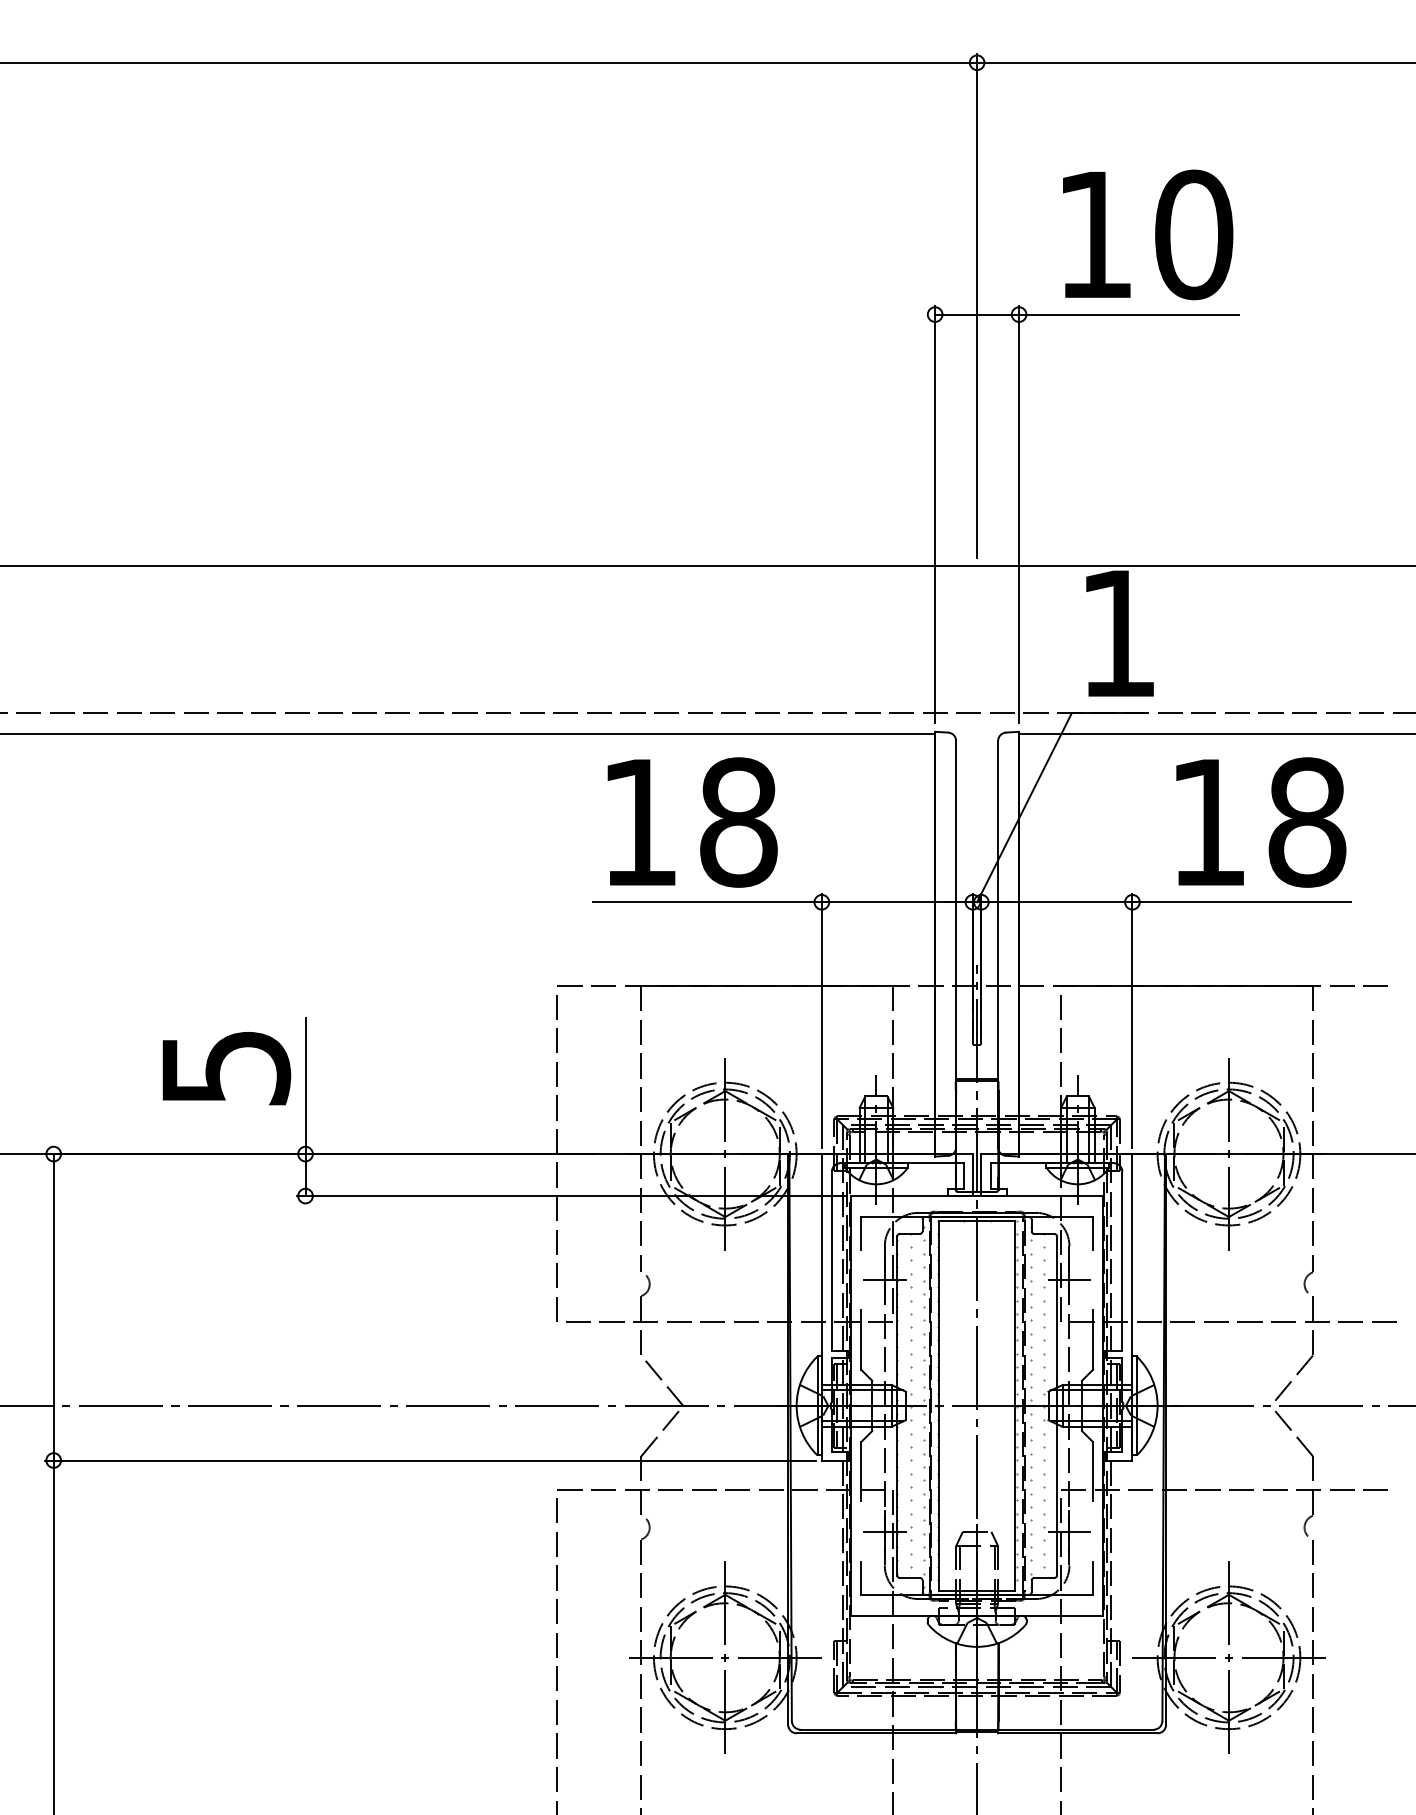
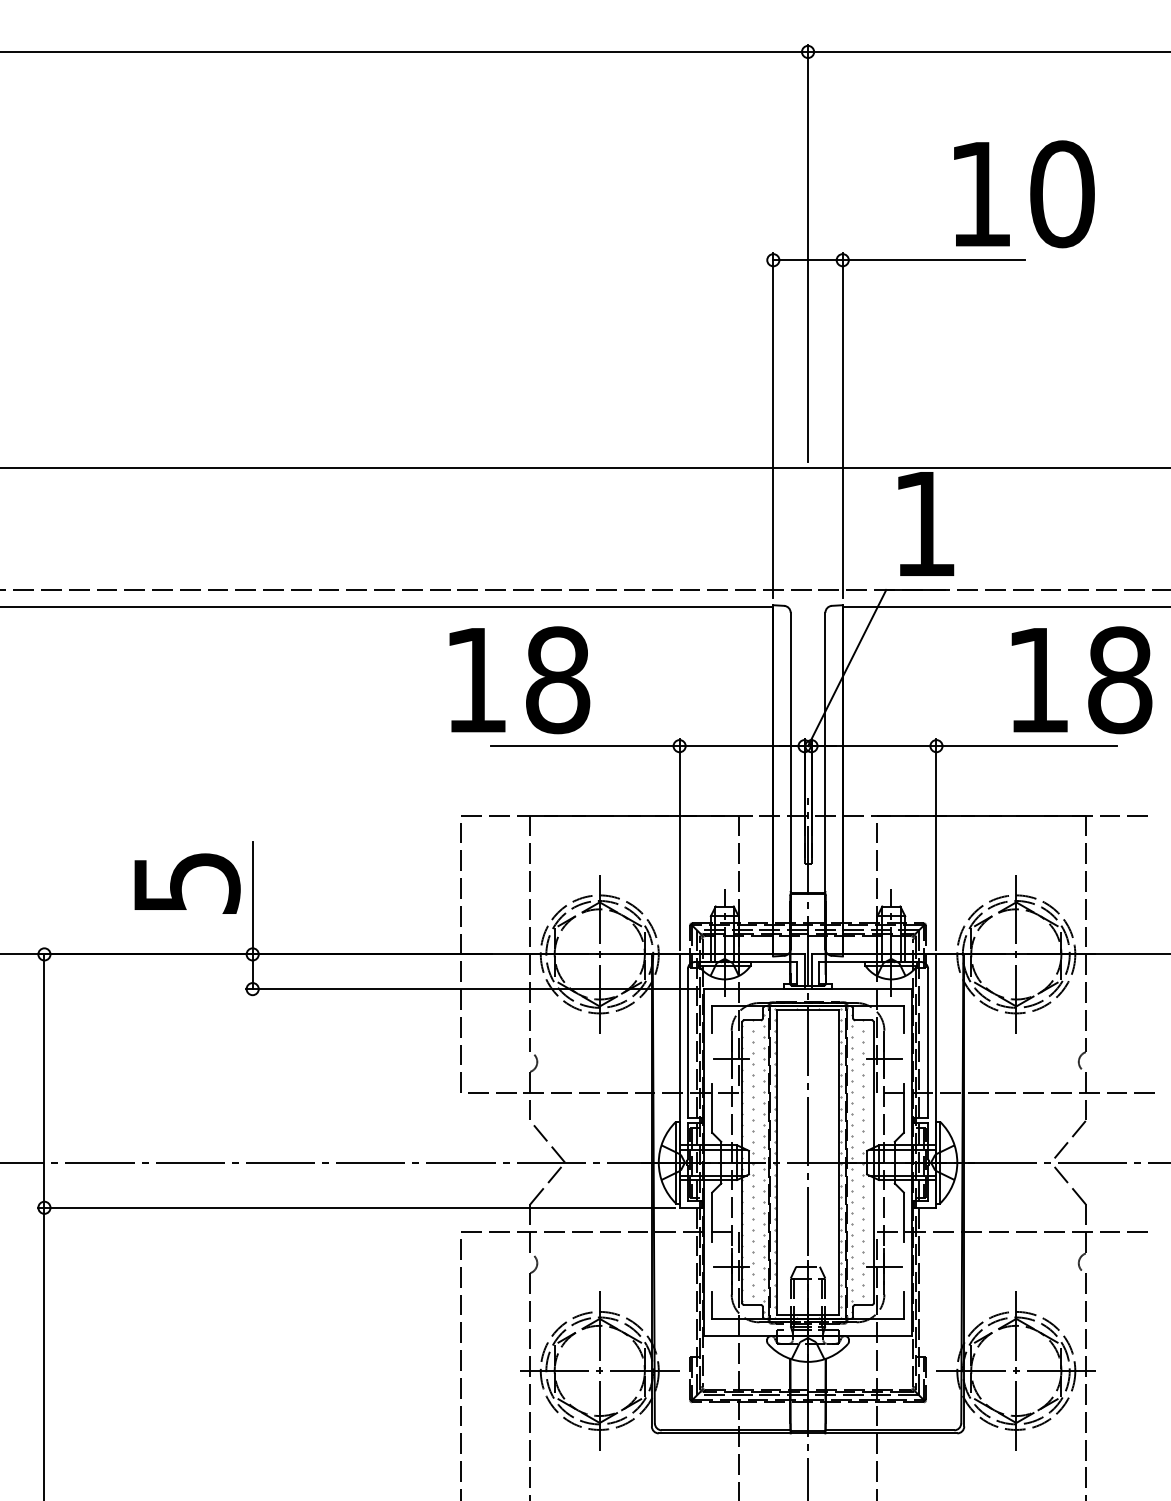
text: (1148, 235) -> (1024, 194), moved
text: (692, 822) -> (519, 680), moved
text: (1260, 822) -> (1081, 680), moved

